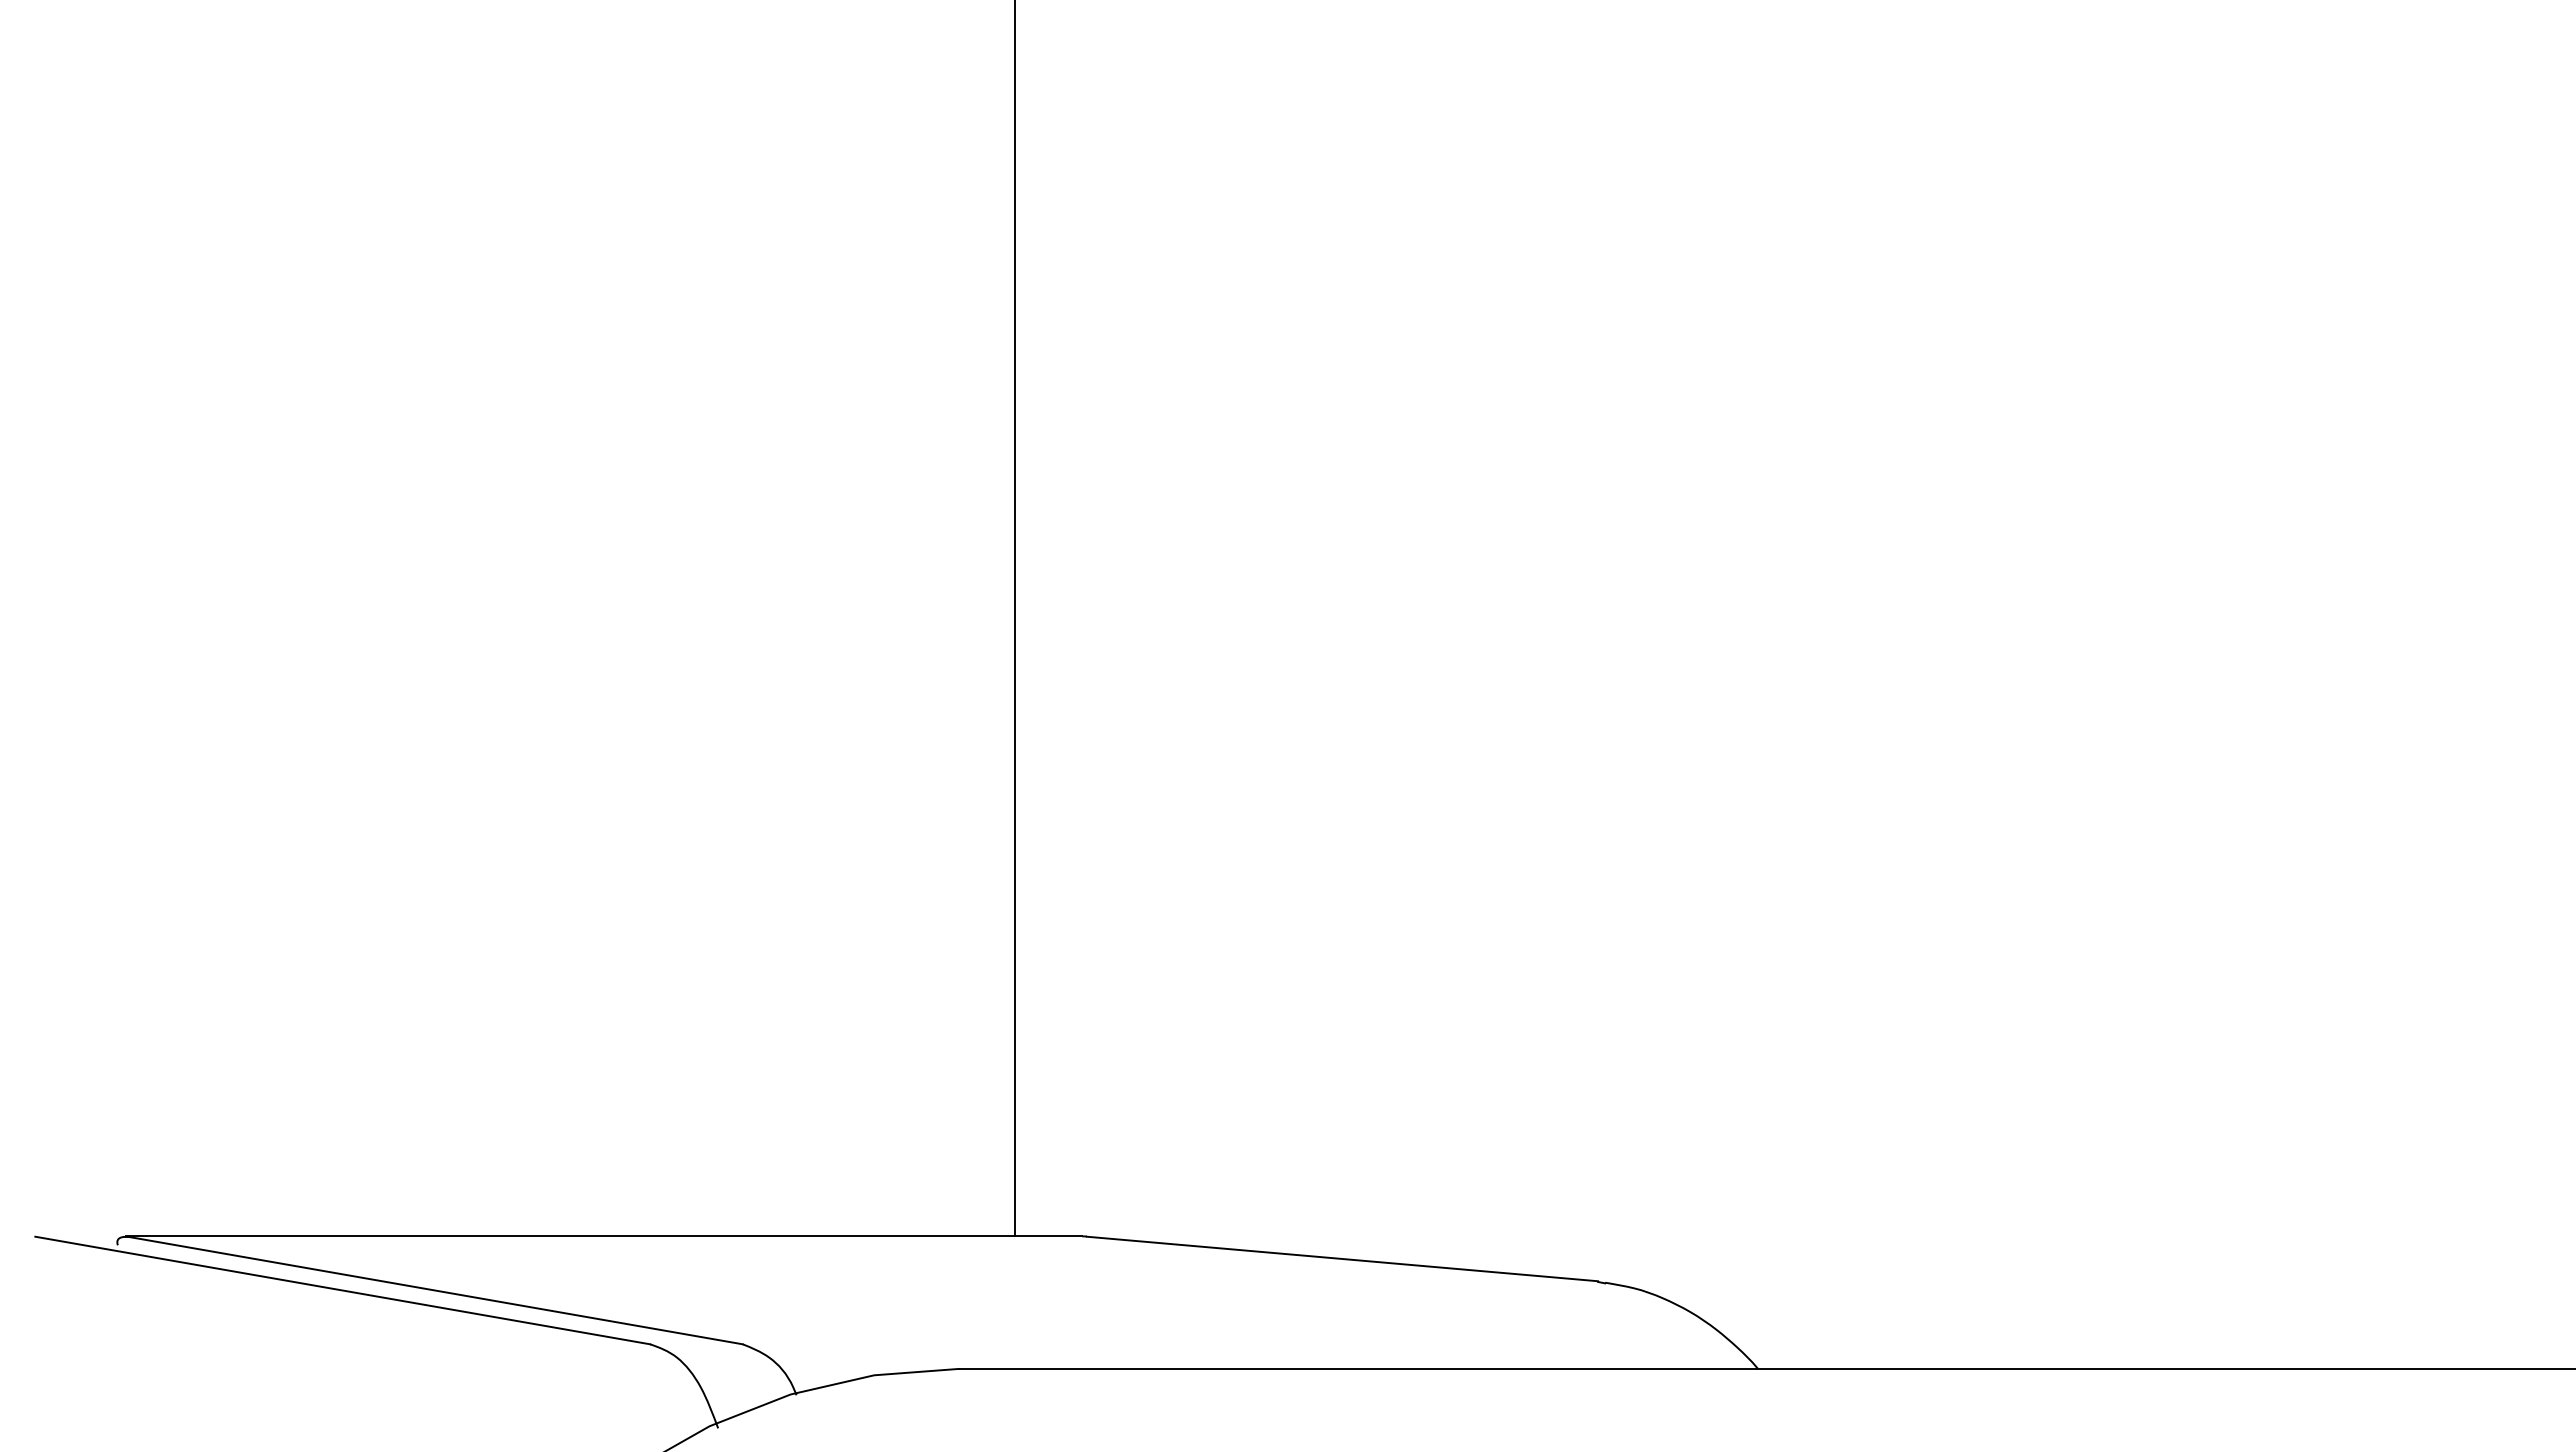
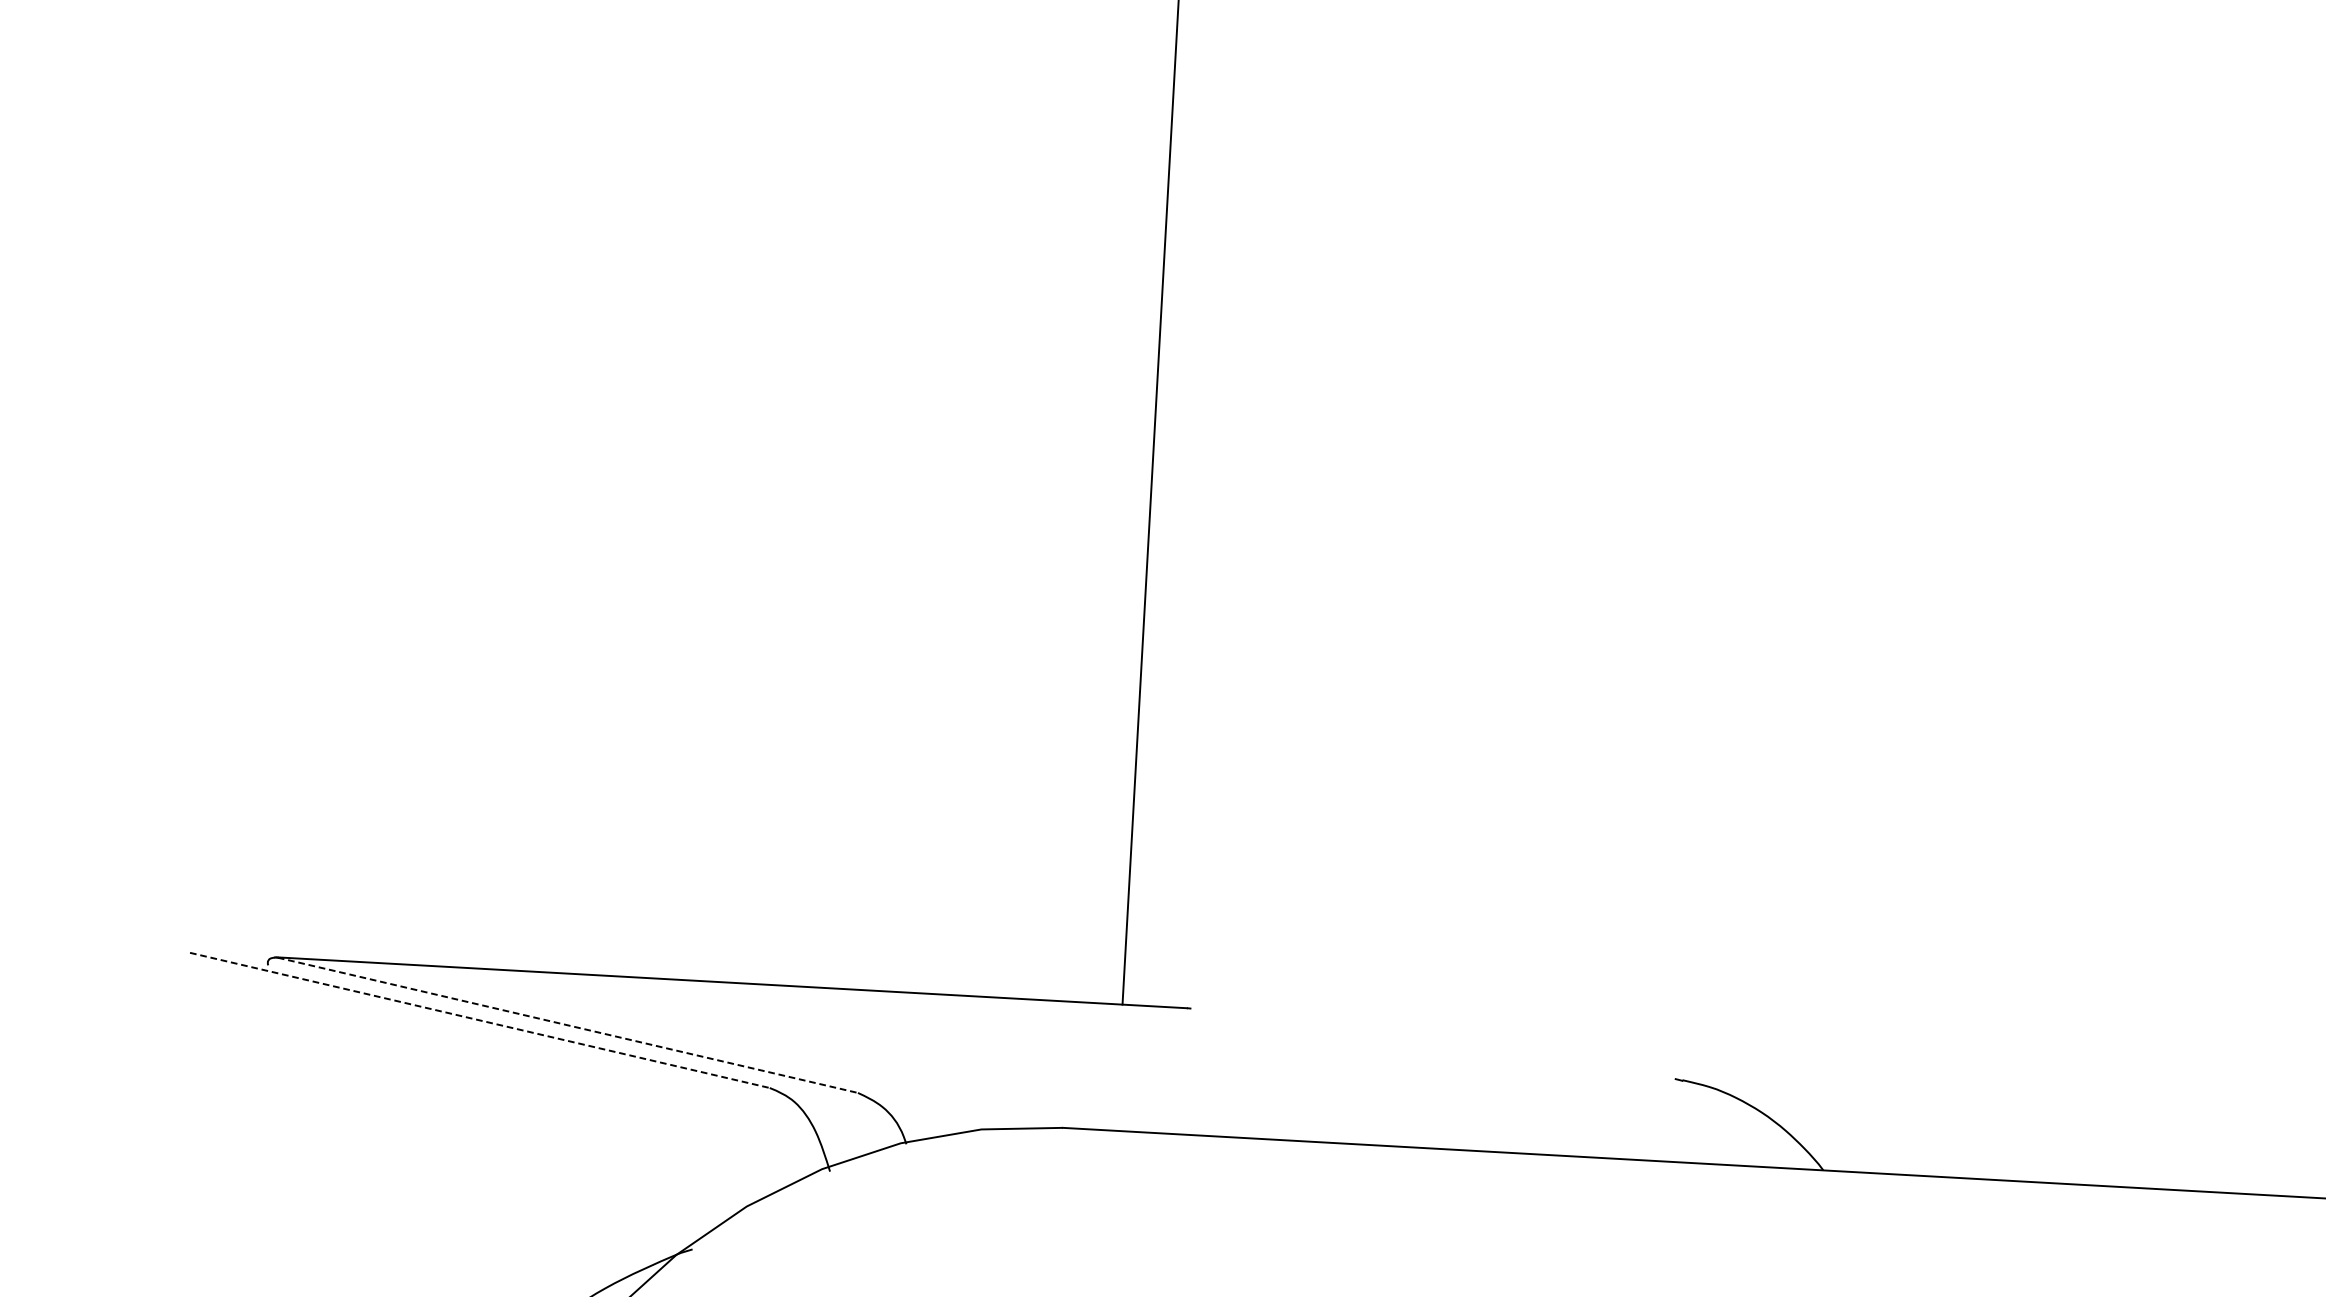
line: (1342, 1258) -> (1433, 1043), removed
line: (343, 1290) -> (480, 1020), solid -> dashed
line: (435, 1290) -> (568, 1025), solid -> dashed

